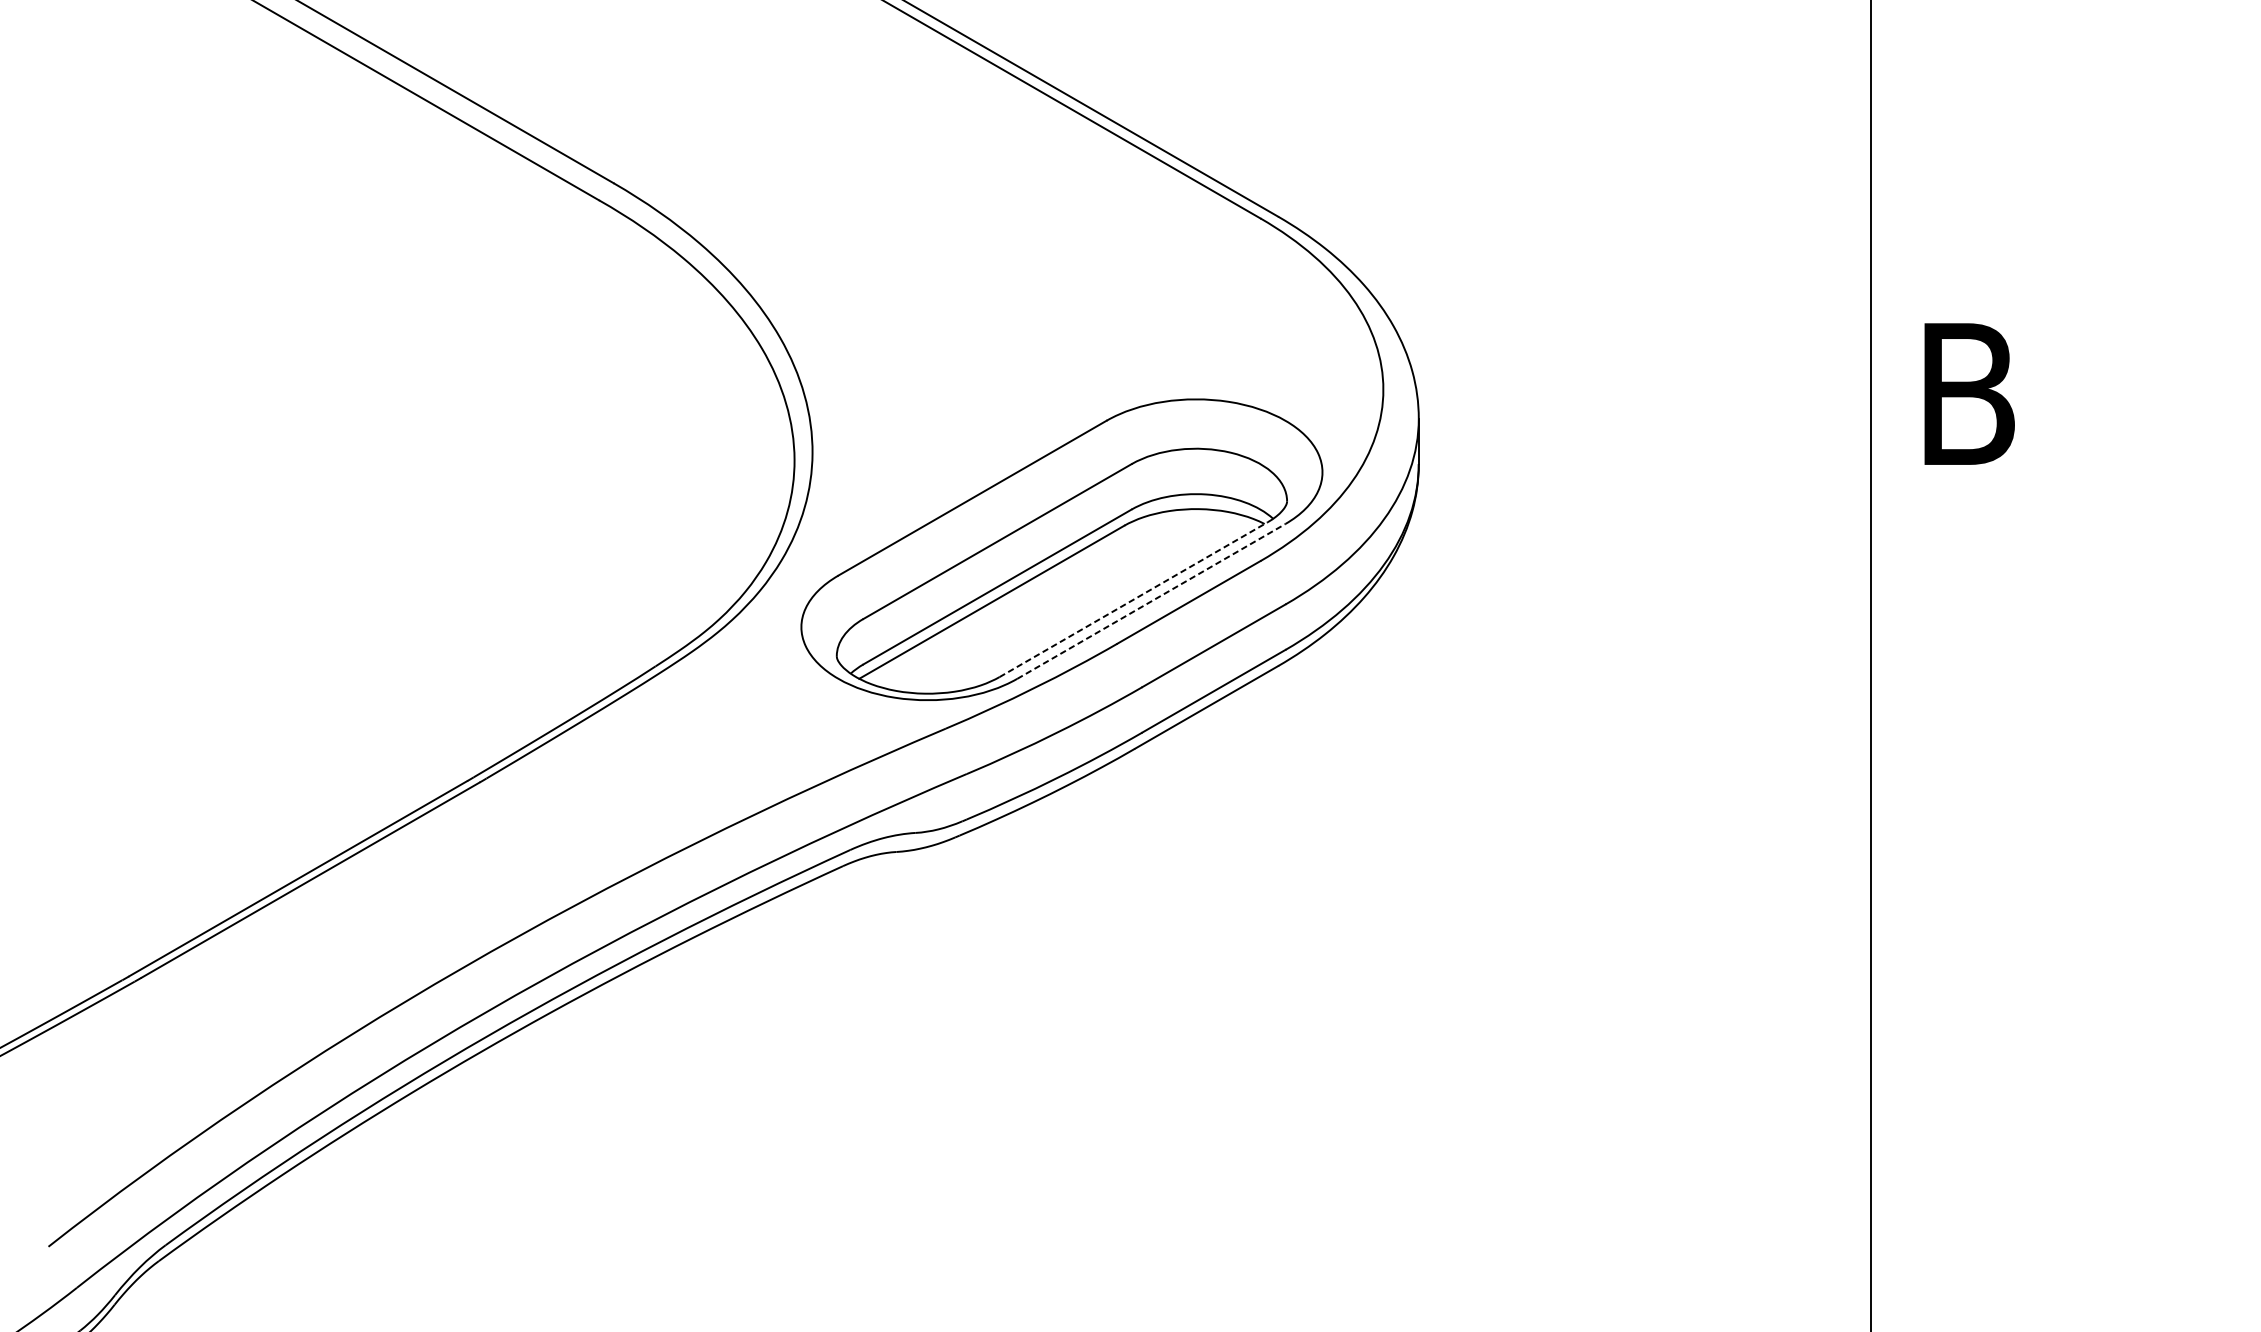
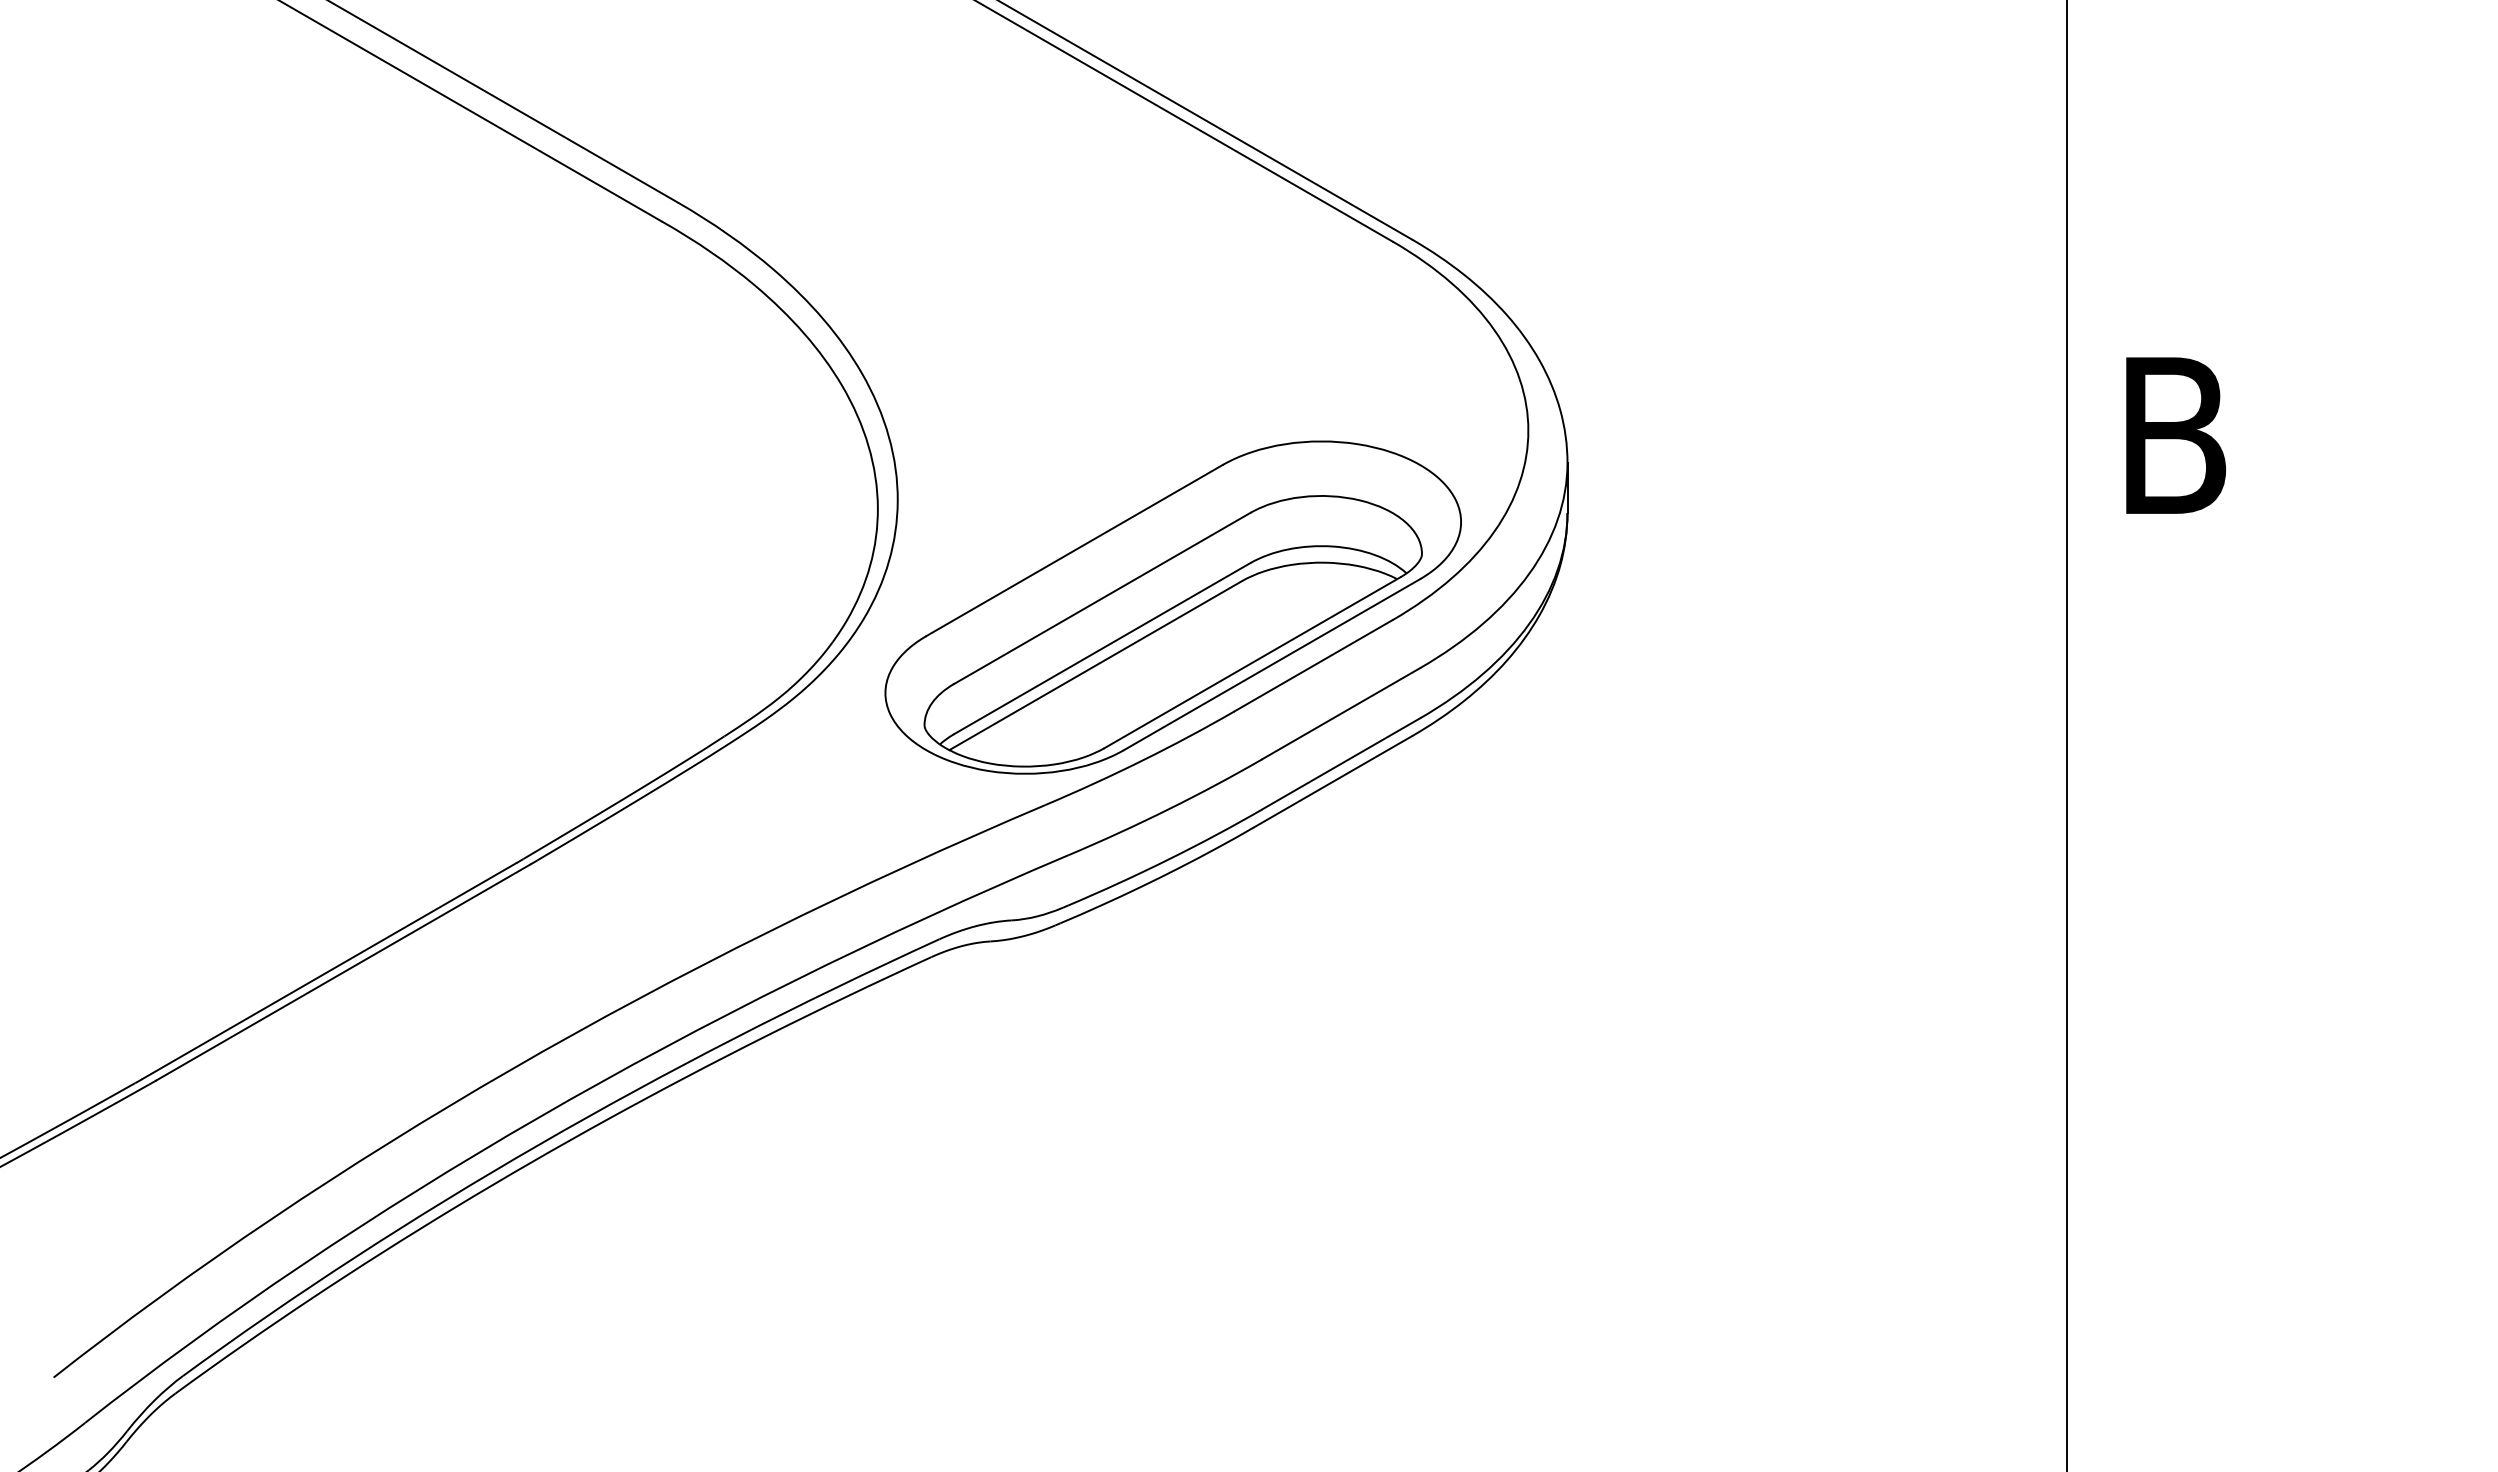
line: (1133, 599) -> (1252, 662), dashed -> solid
line: (1151, 601) -> (1272, 664), dashed -> solid

